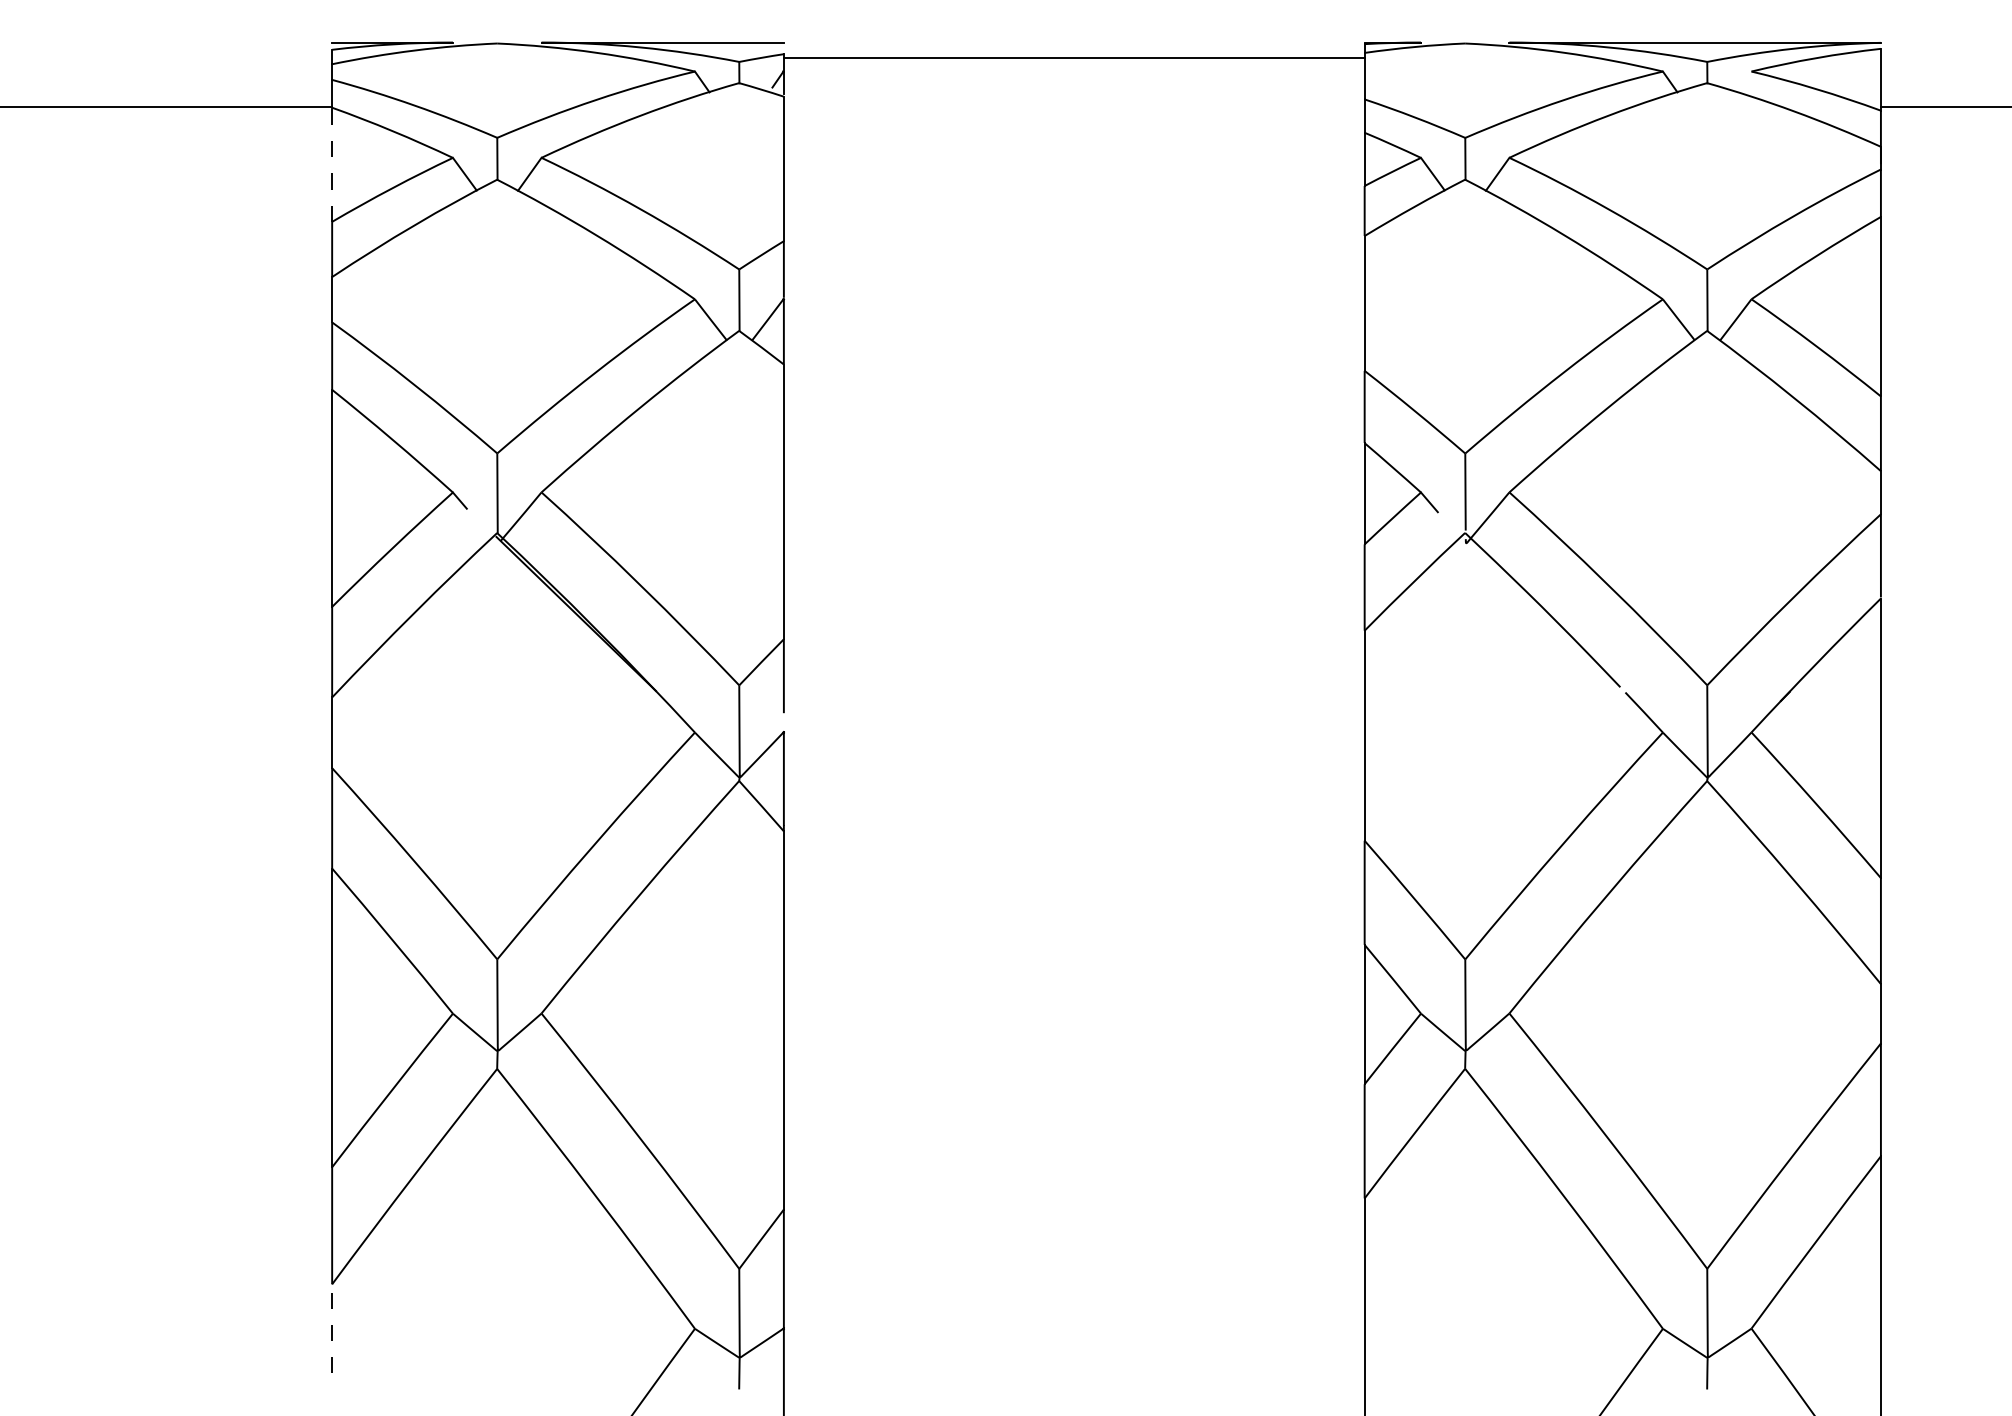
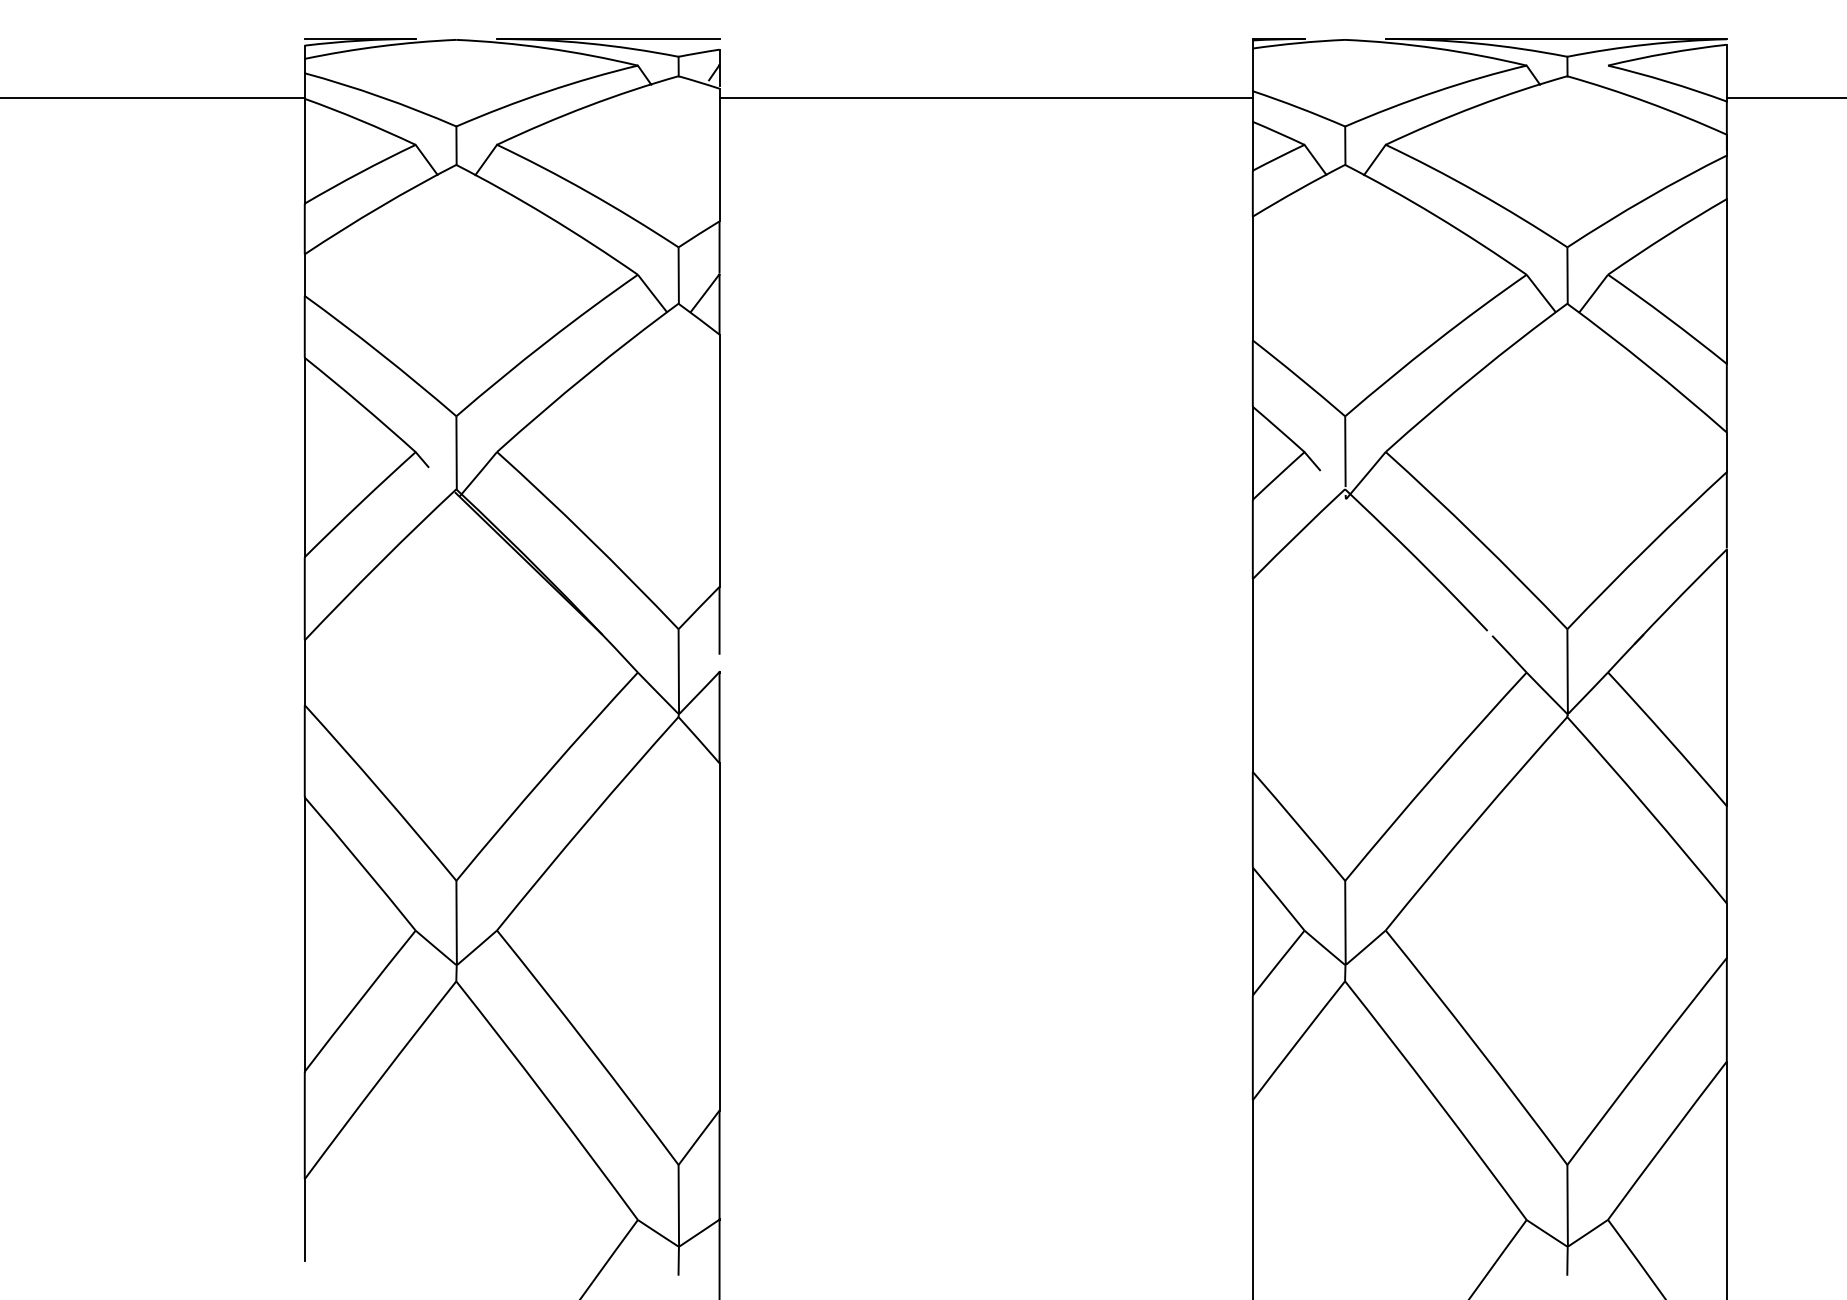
line: (1073, 58) -> (985, 98), moved
line: (331, 163) -> (304, 150), dashed -> solid
line: (331, 1329) -> (304, 1220), dashed -> solid

